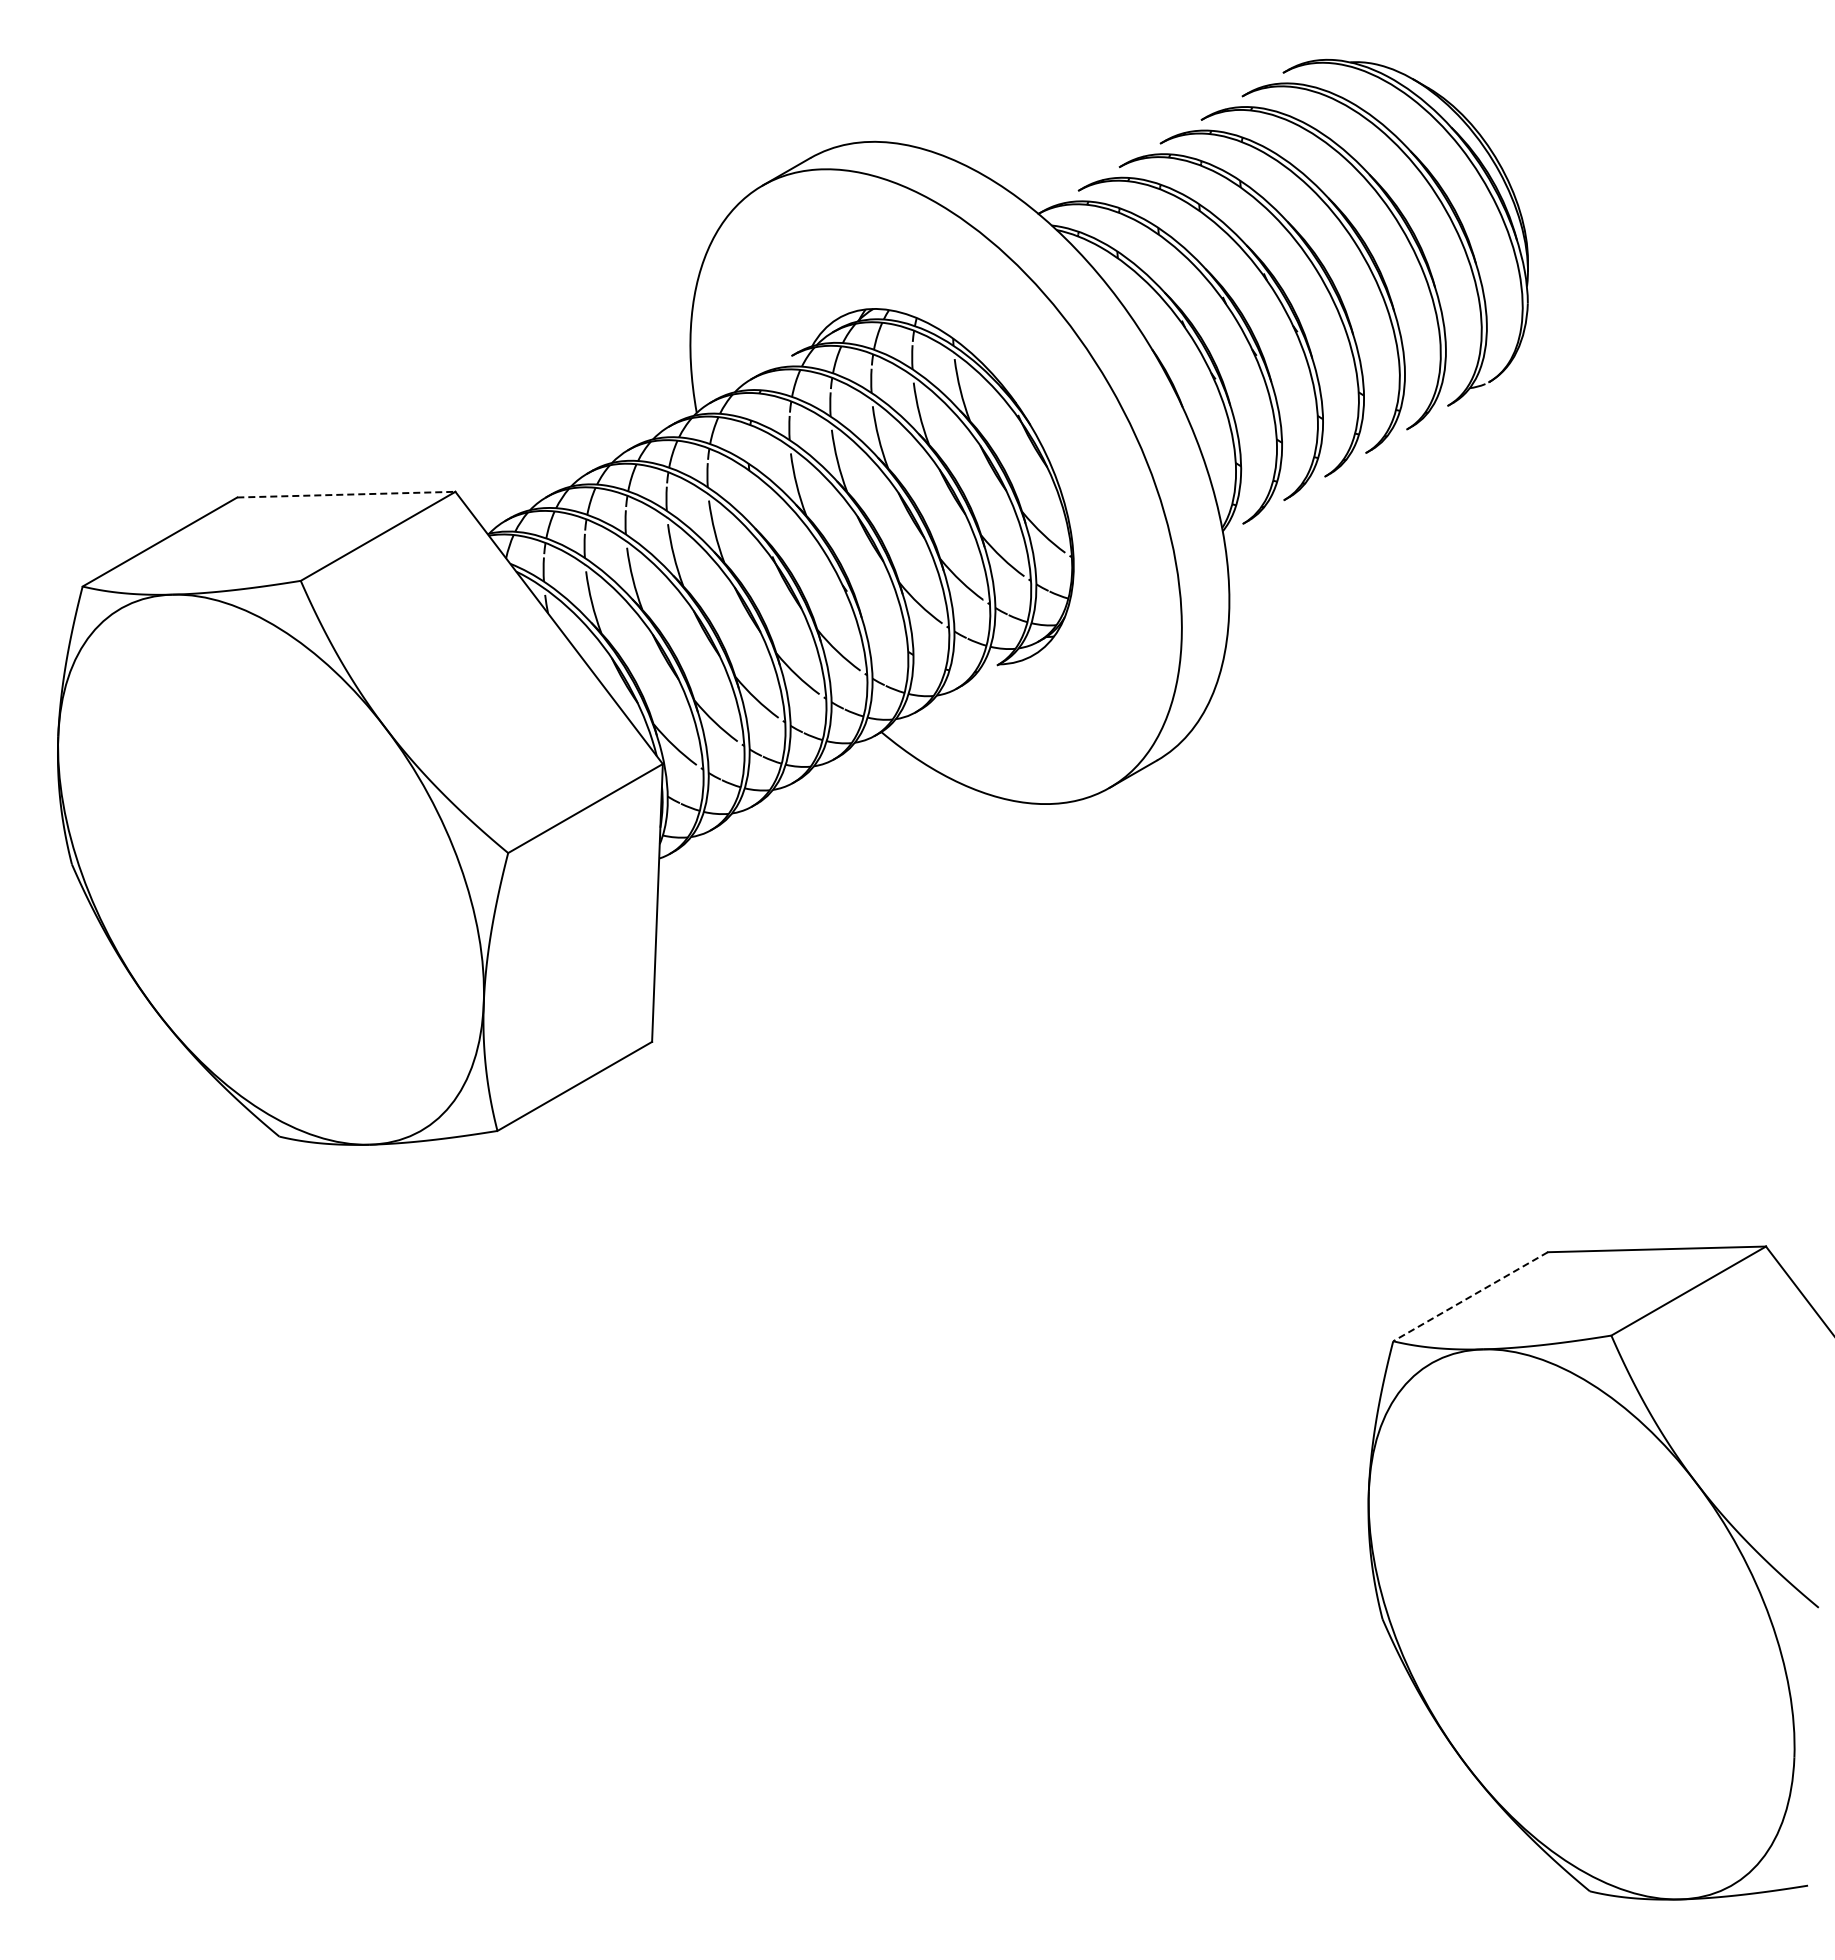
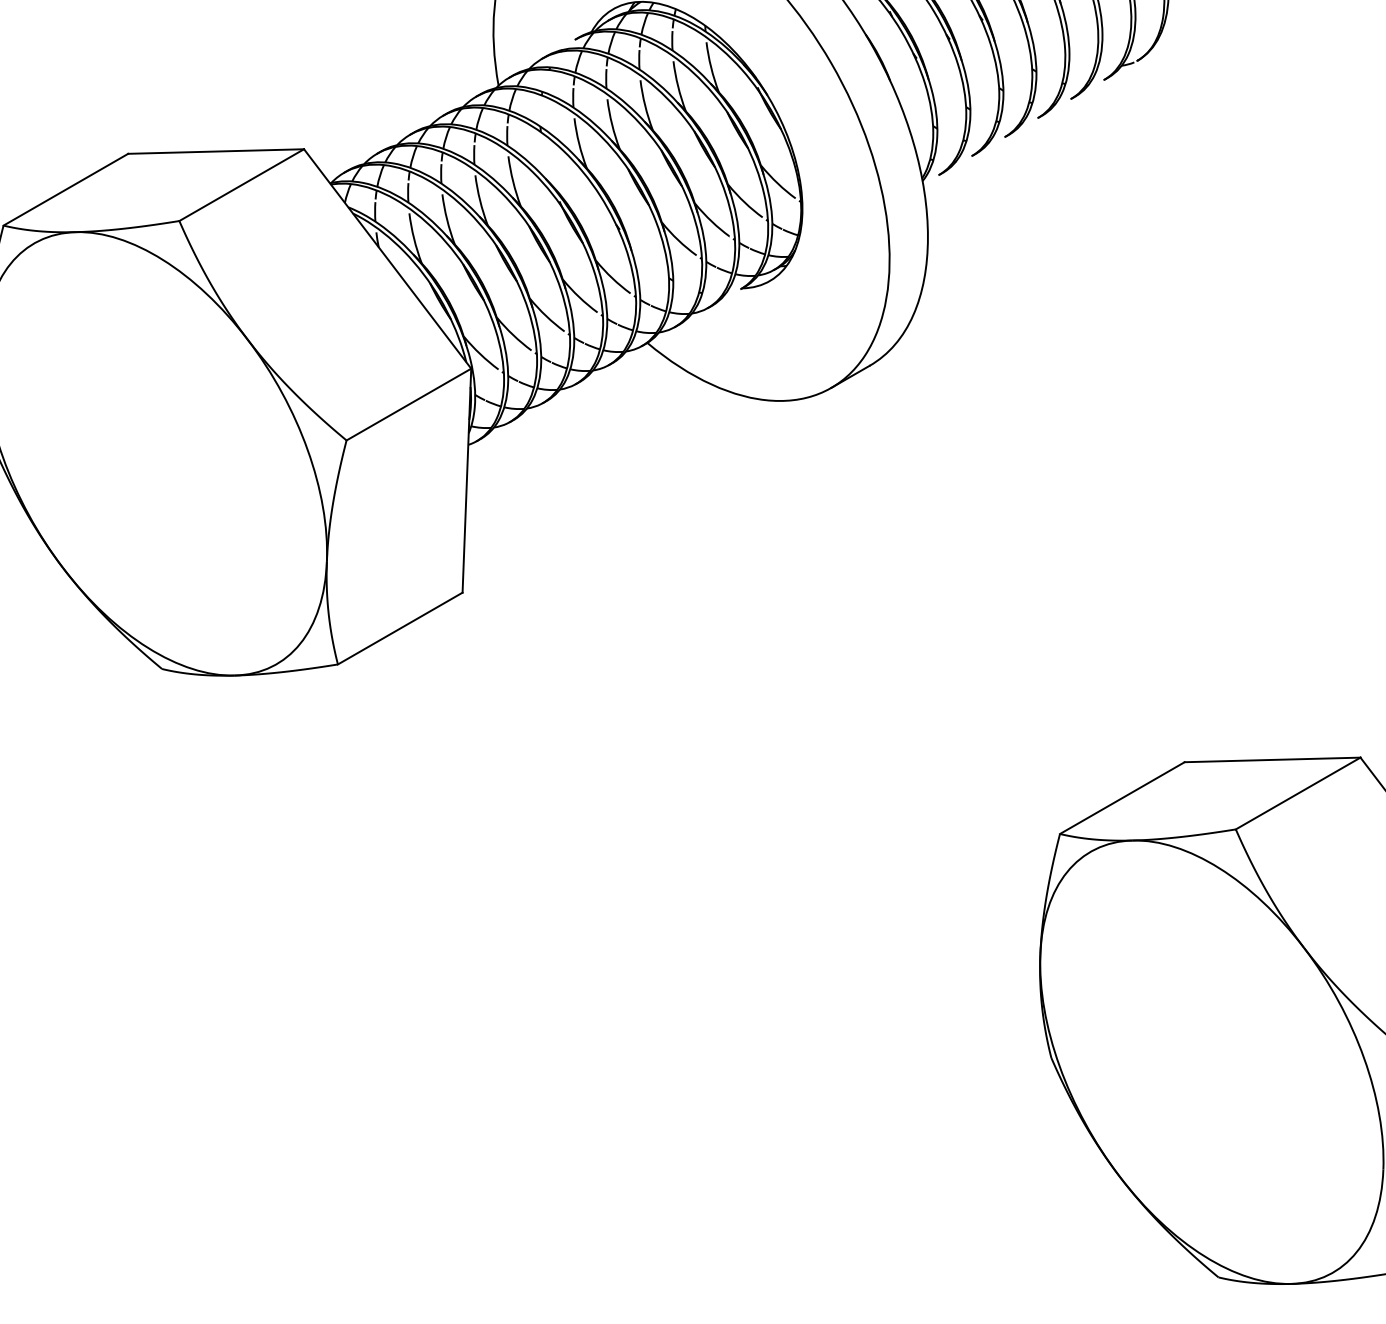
line: (346, 494) -> (216, 151), dashed -> solid
line: (1470, 1297) -> (1122, 798), dashed -> solid

